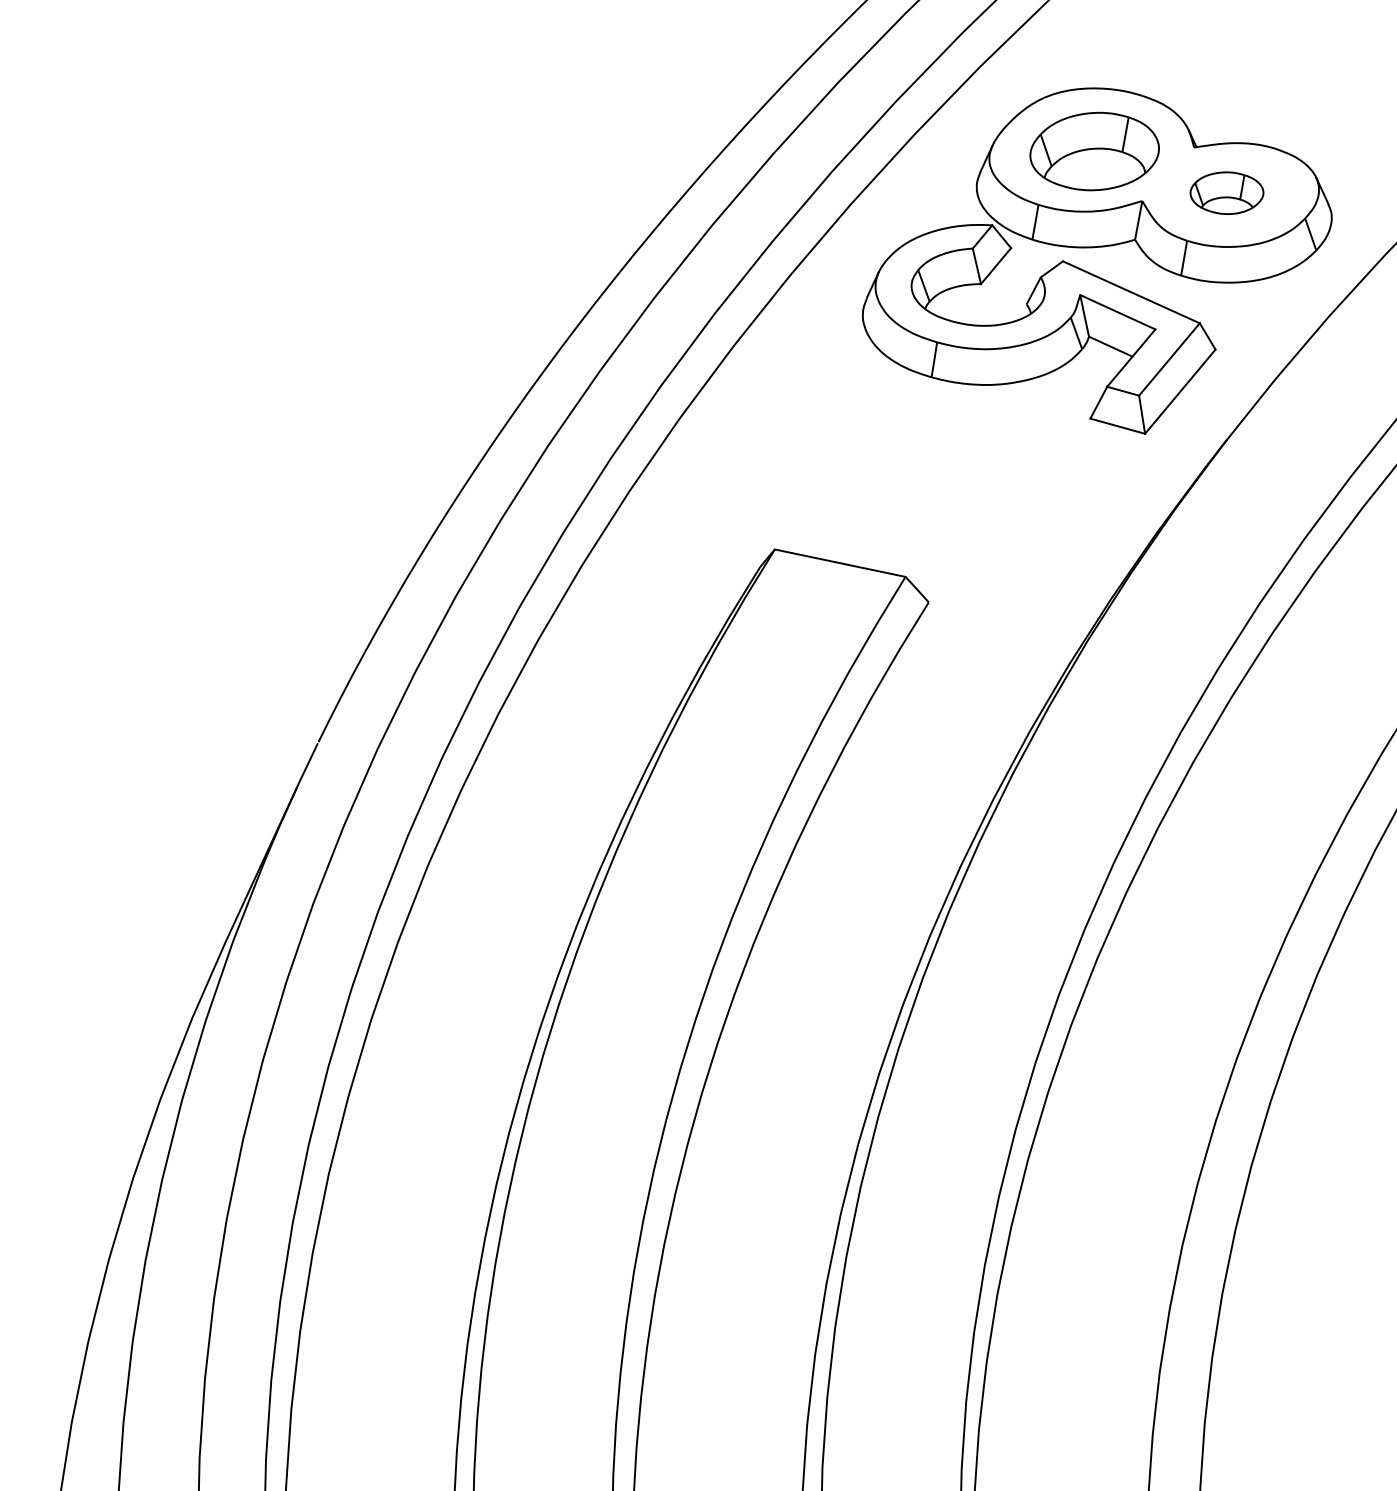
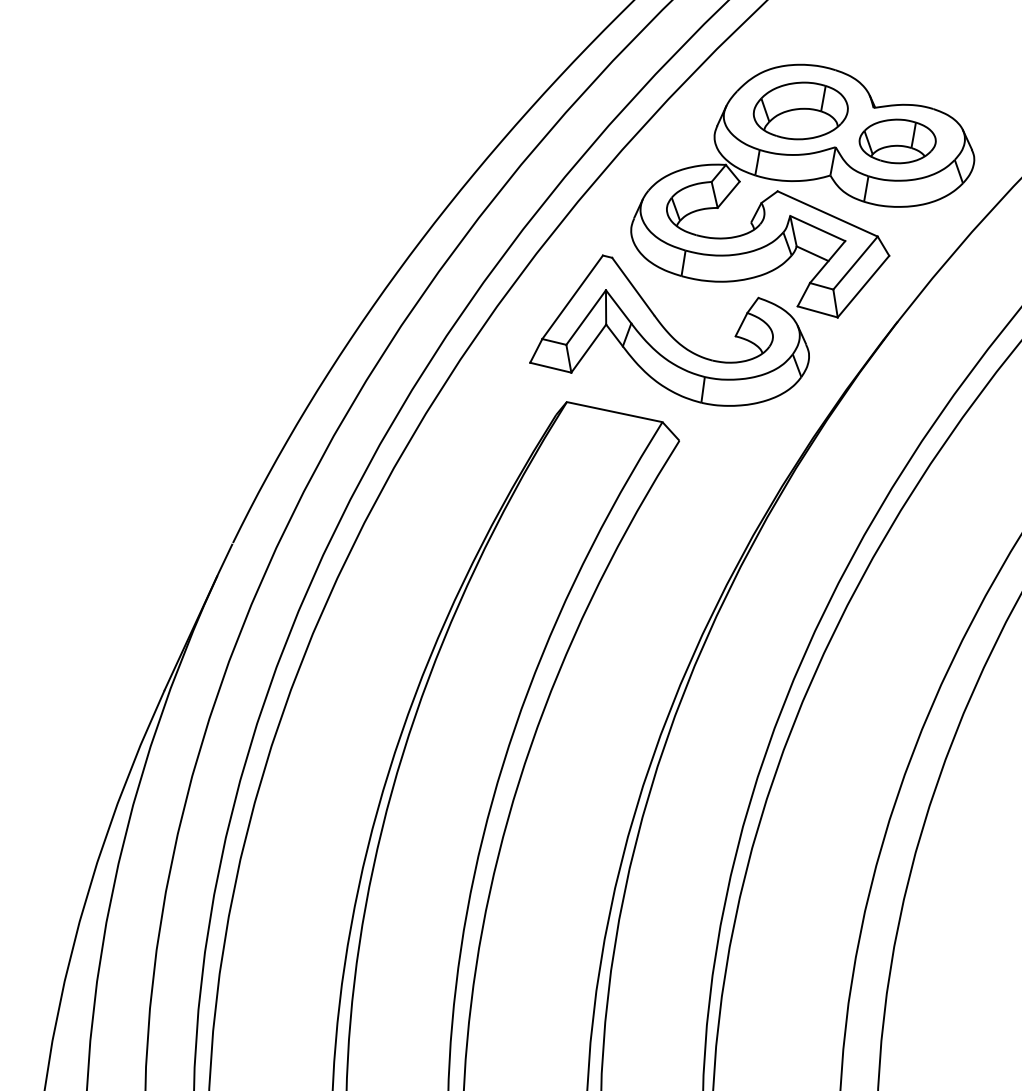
part: (1226, 193) -> (897, 141), size x1.43
part: (915, 451) -> (669, 330), added

